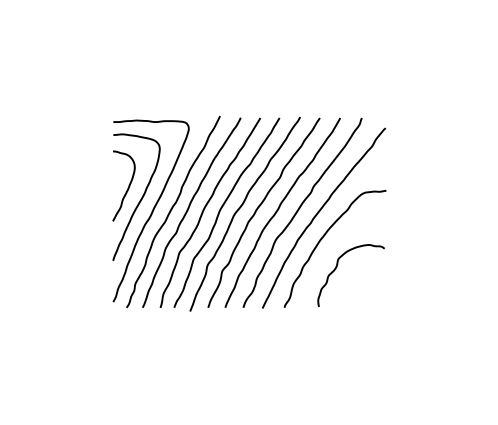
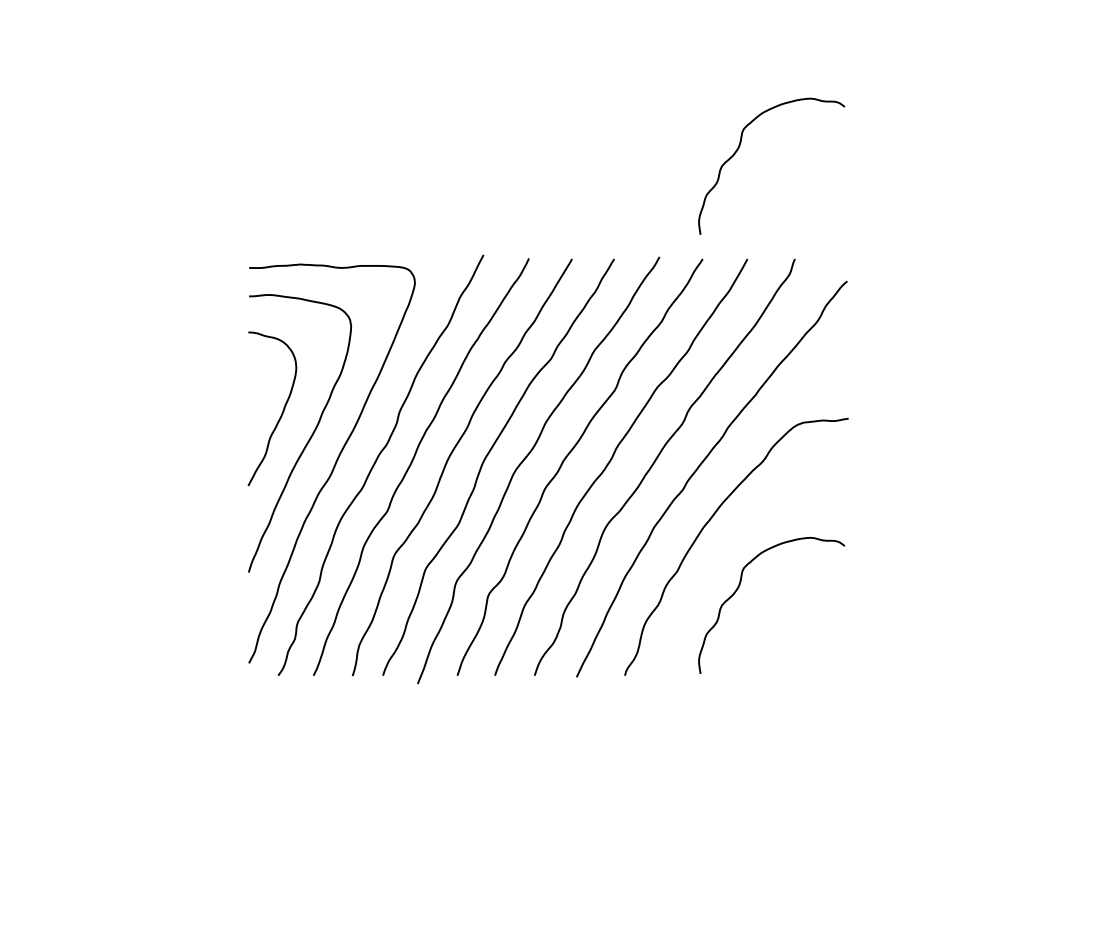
curve: (337, 67) -> (741, 148), added

